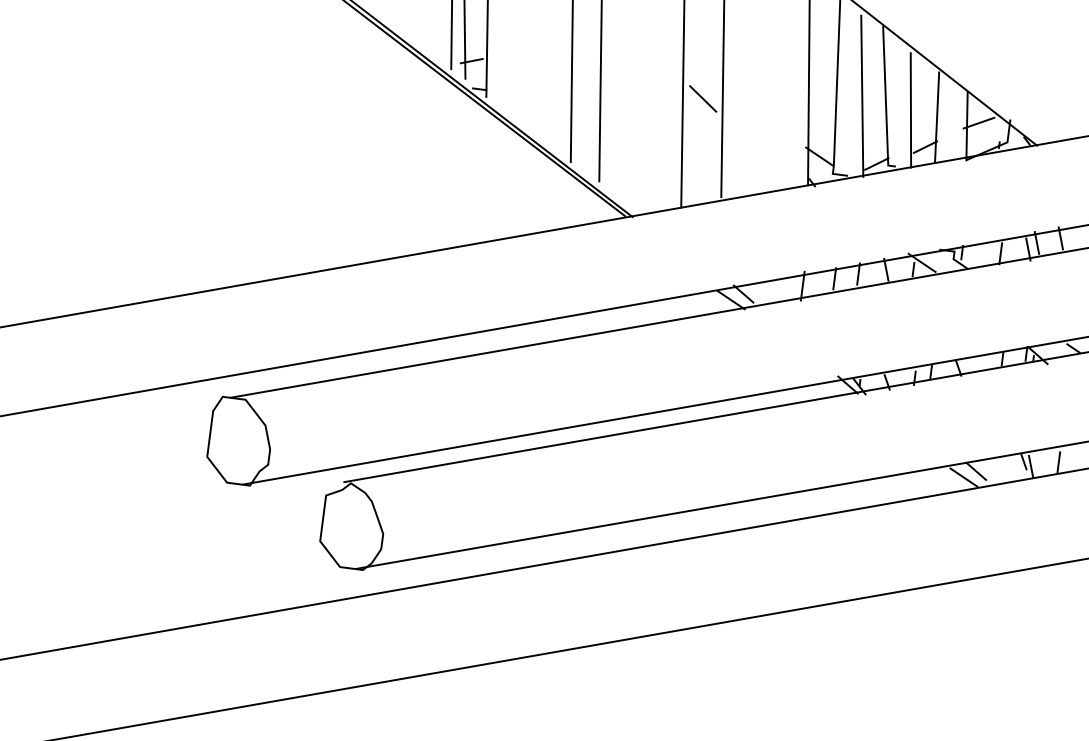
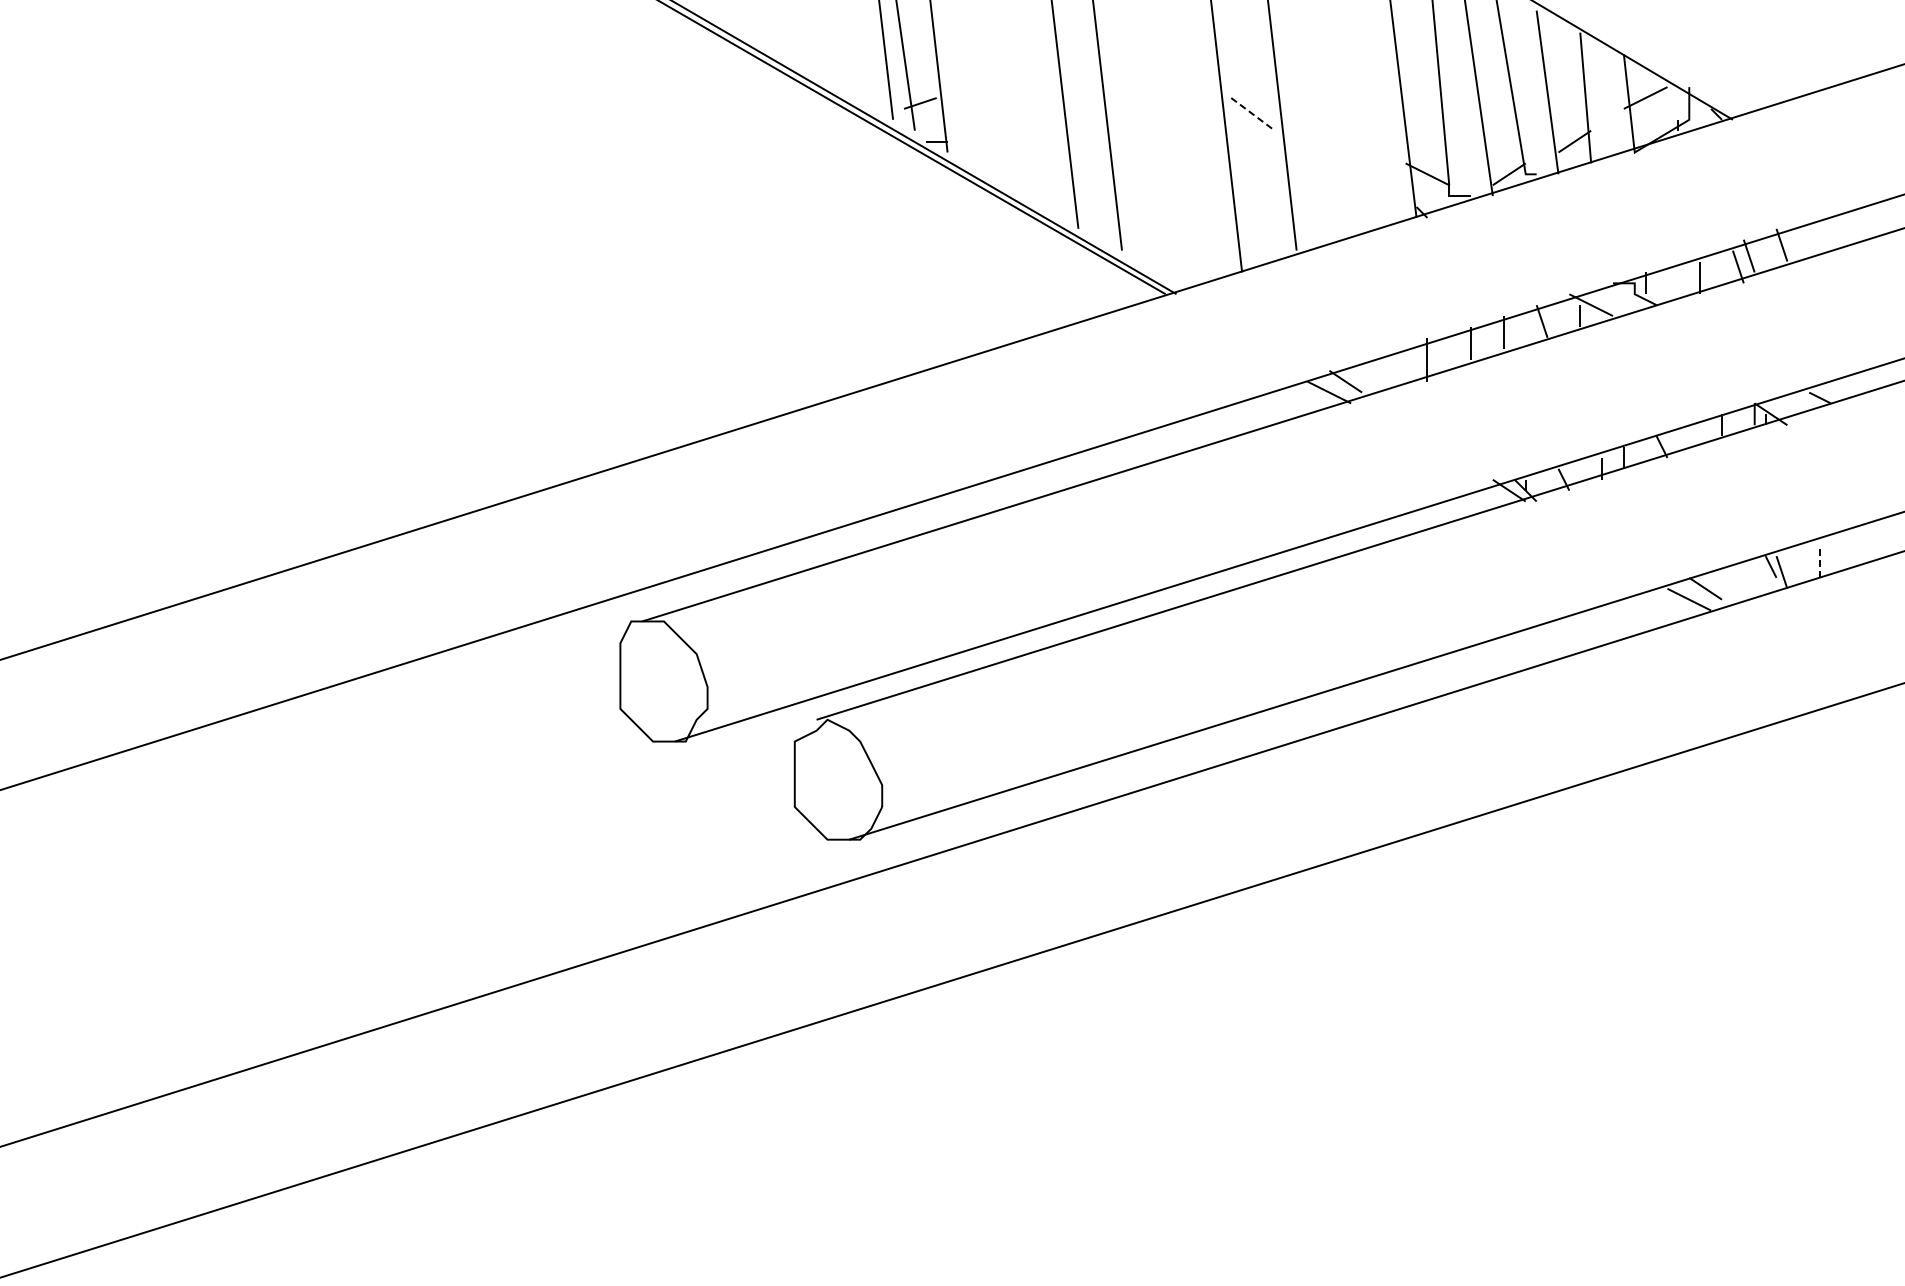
line: (703, 99) -> (1253, 114), solid -> dashed
line: (1059, 462) -> (1820, 561), solid -> dashed

